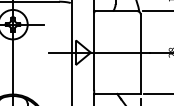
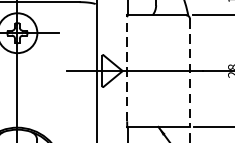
line: (94, 50) -> (127, 68), solid -> dashed
line: (140, 54) -> (189, 73), solid -> dashed

